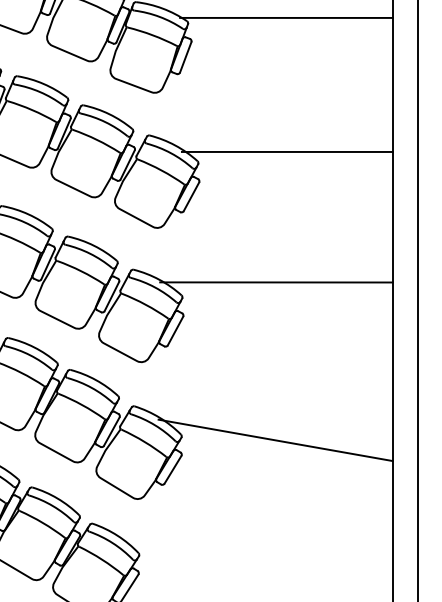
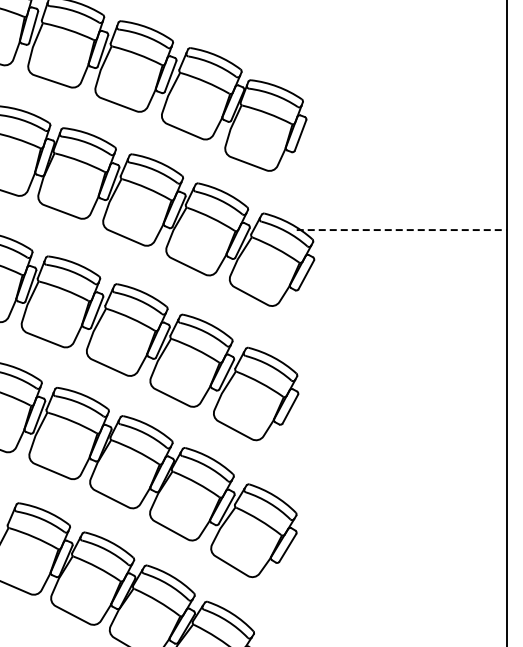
line: (285, 18) -> (400, 96), removed
line: (287, 152) -> (402, 230), solid -> dashed
line: (275, 282) -> (390, 360), removed
line: (275, 440) -> (390, 518), removed

